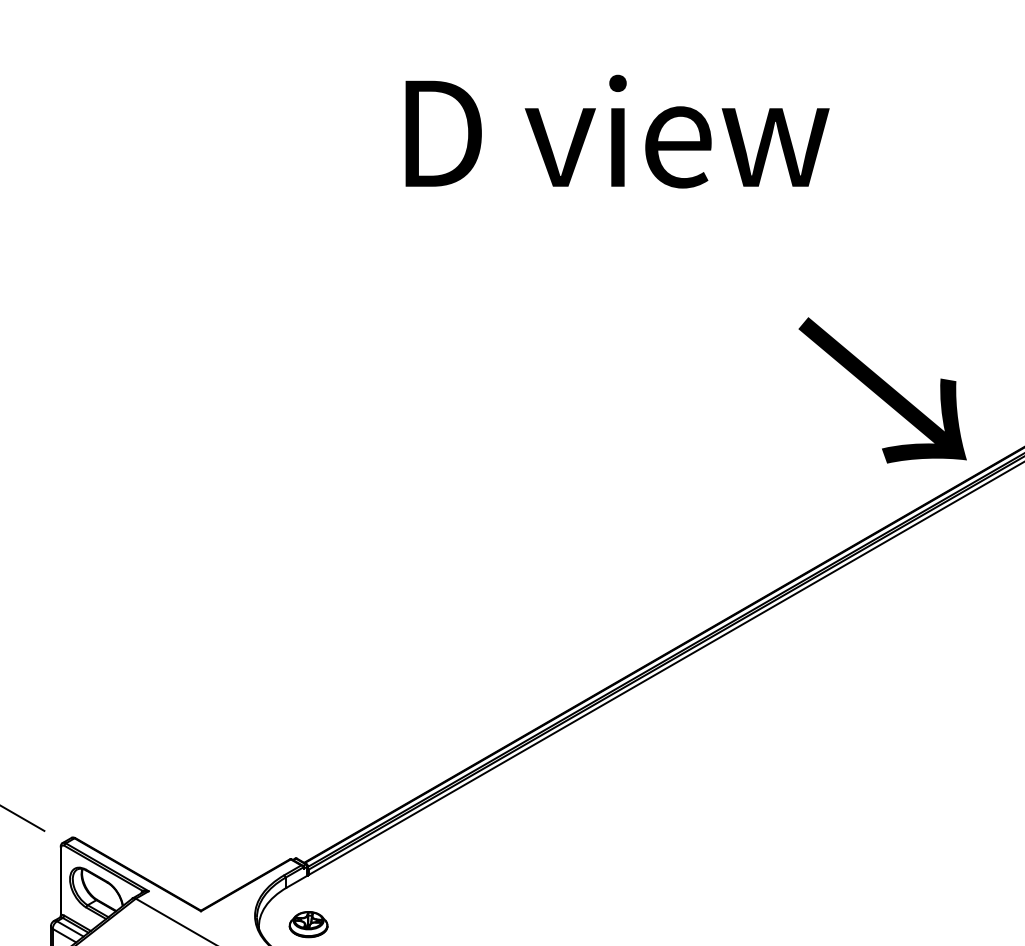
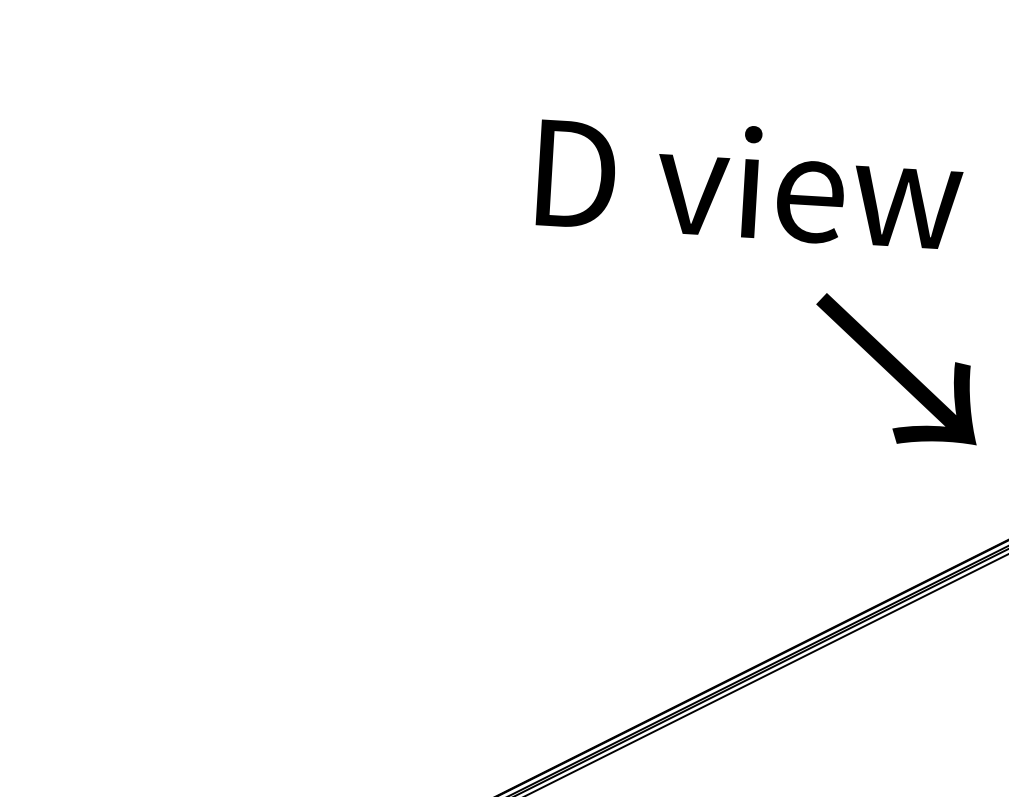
text: (617, 131) -> (750, 182), moved
text: (882, 390) -> (896, 370), moved

